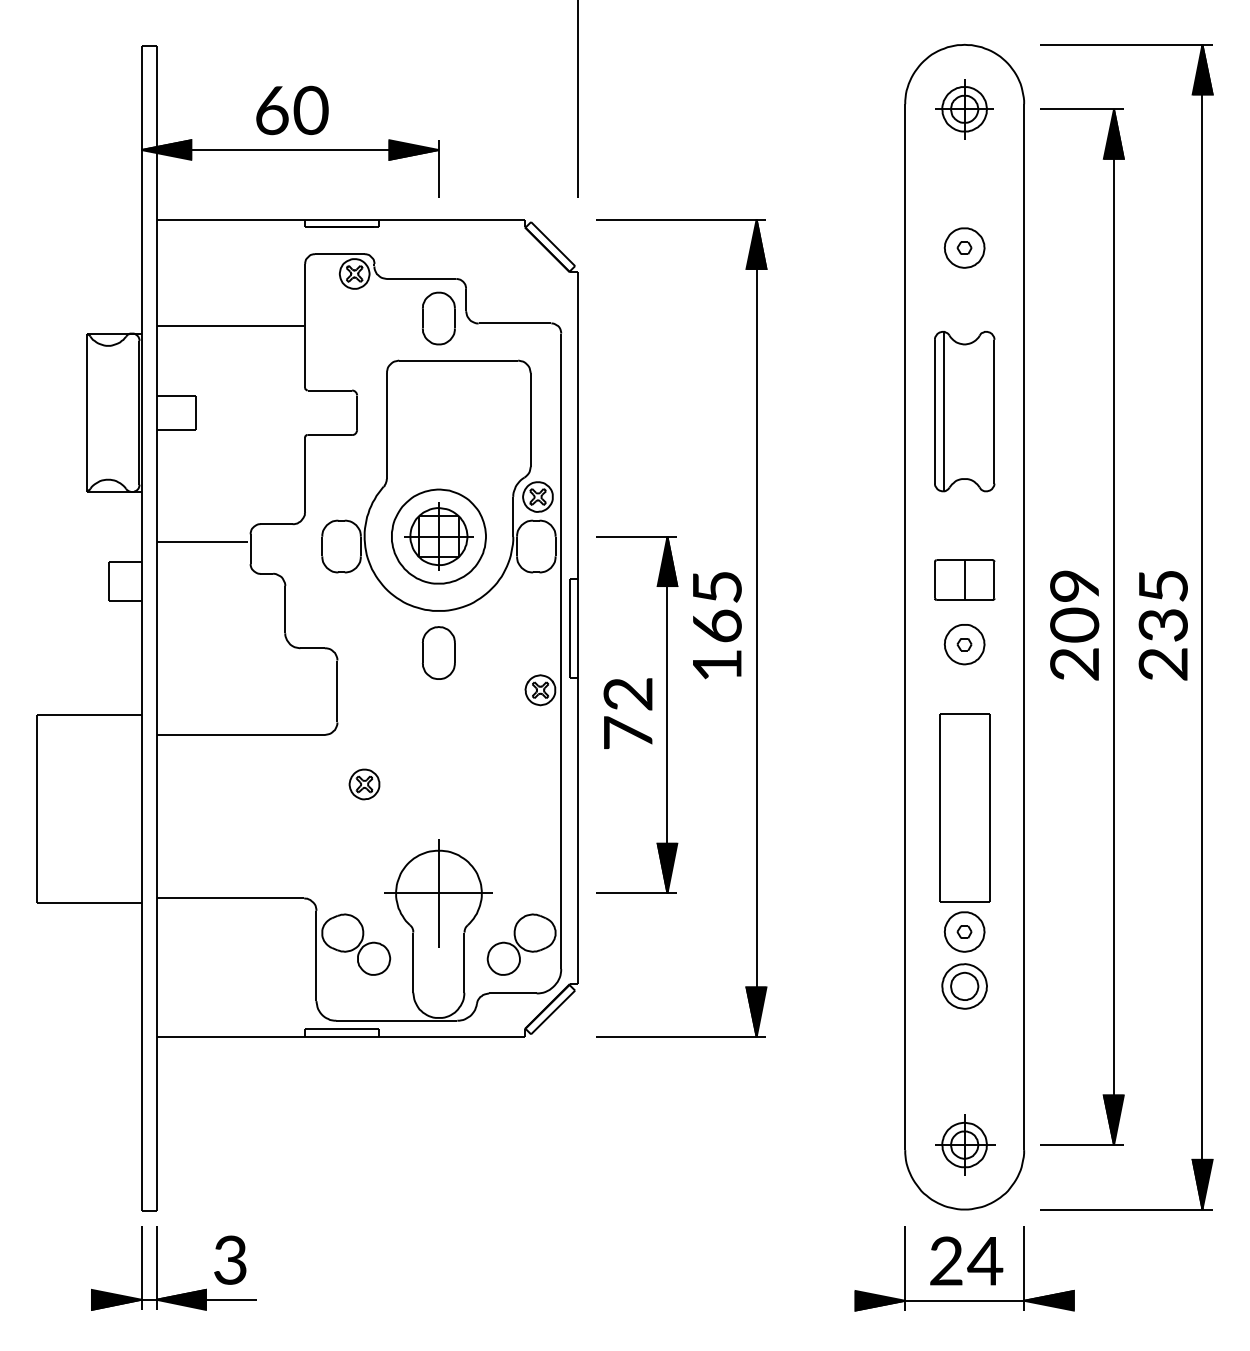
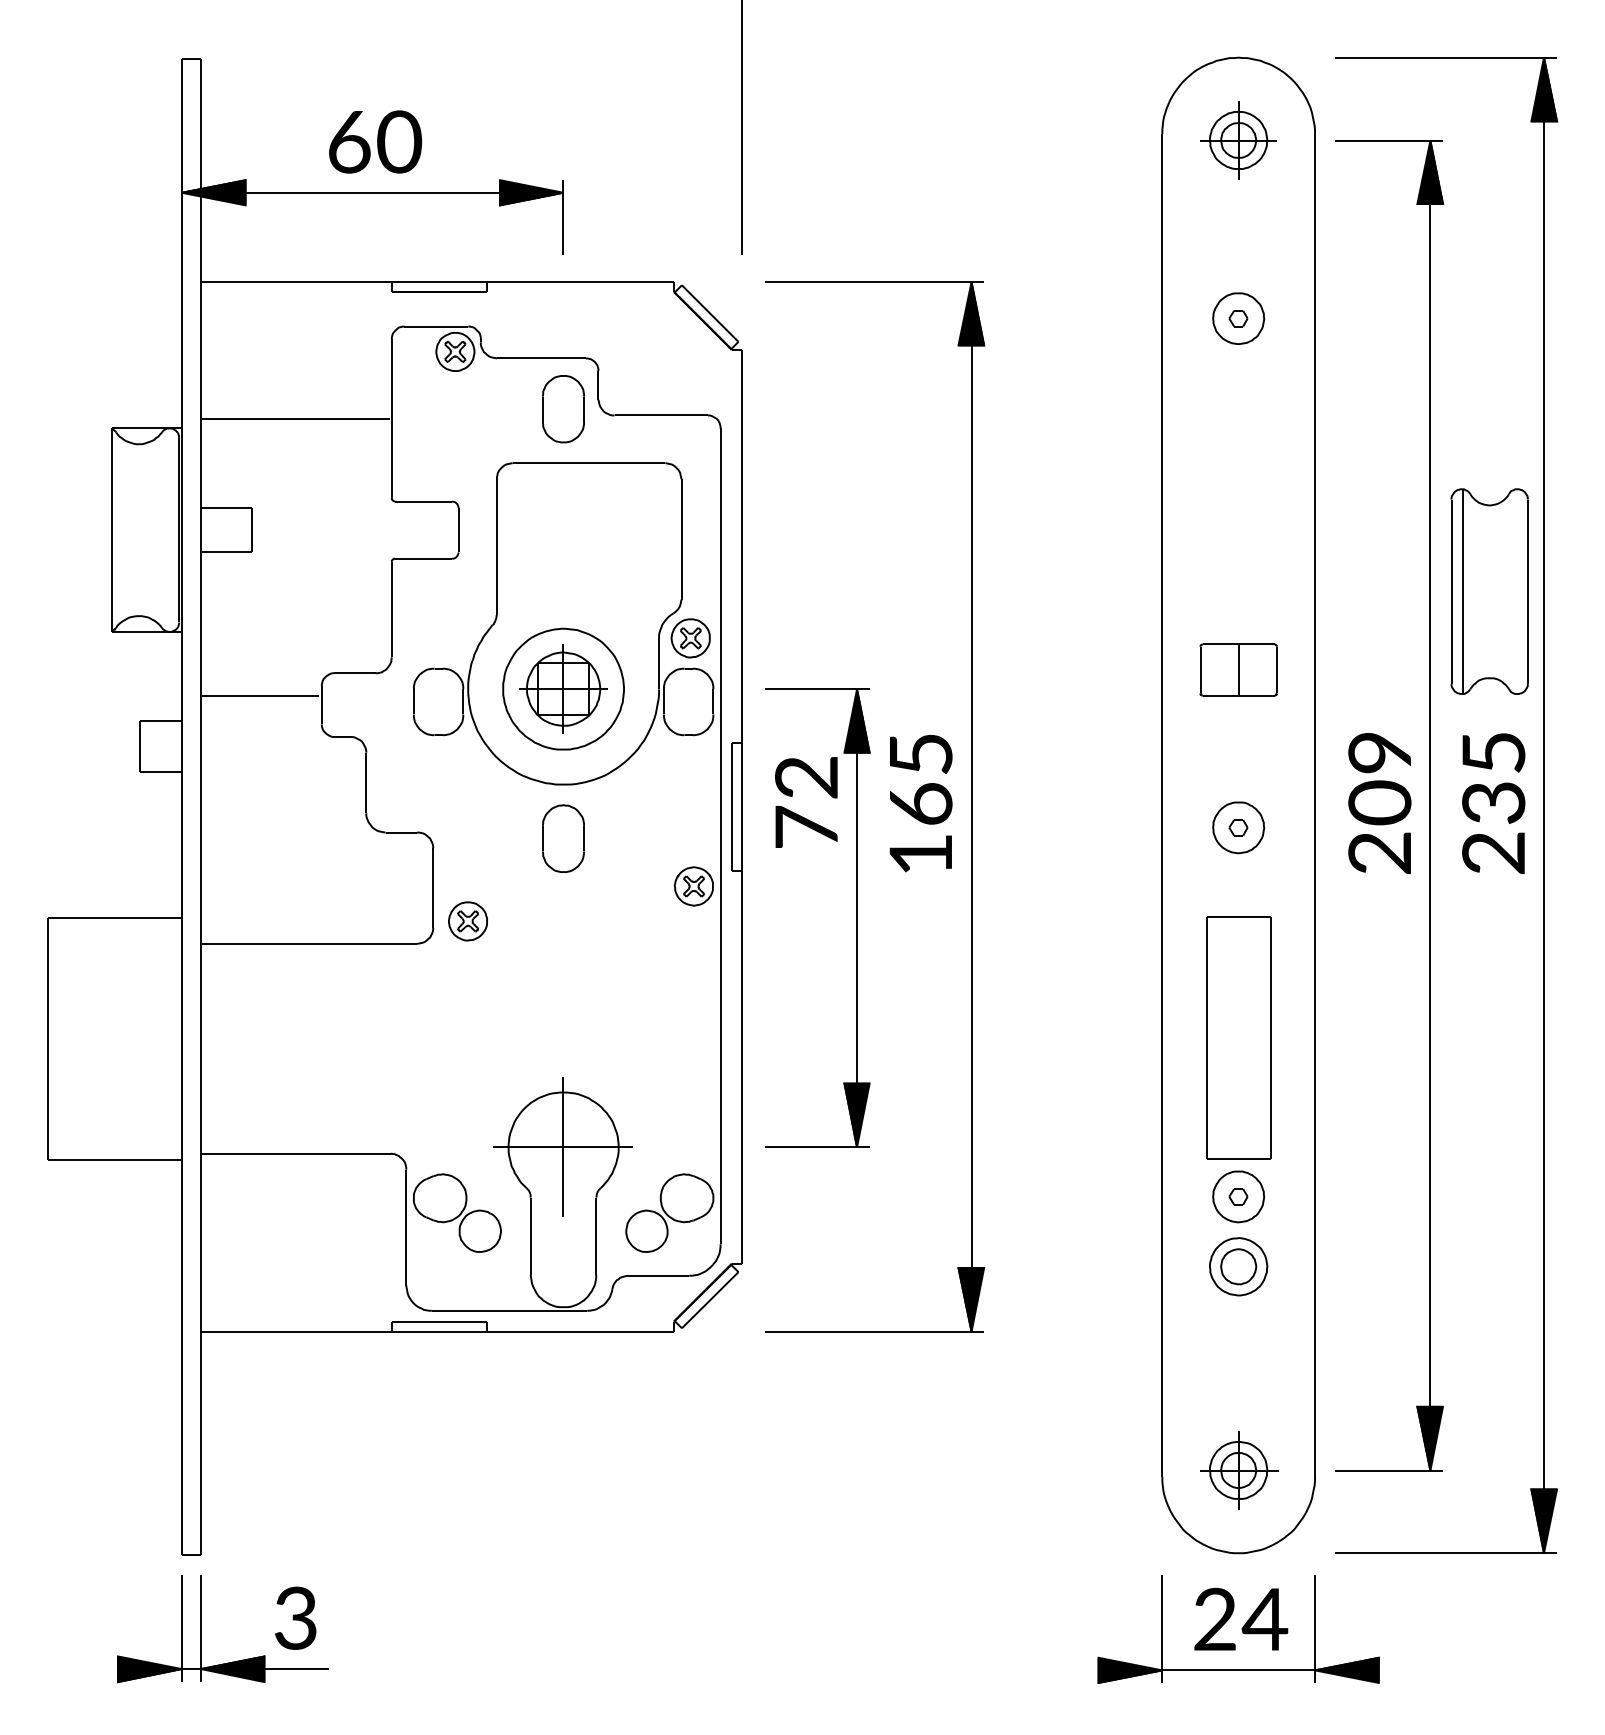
part: (964, 411) -> (1489, 591), moved
part: (964, 579) -> (1238, 669), moved
text: (628, 713) -> (806, 802), moved
part: (364, 784) -> (467, 921), moved

